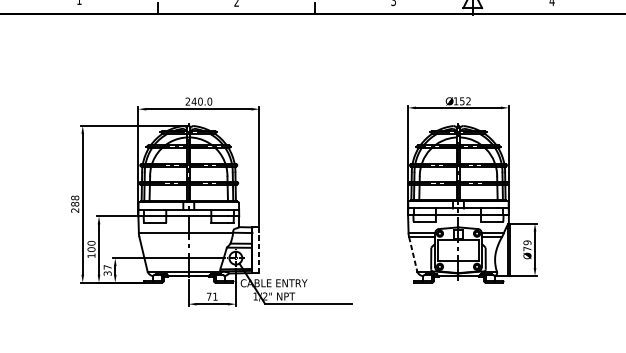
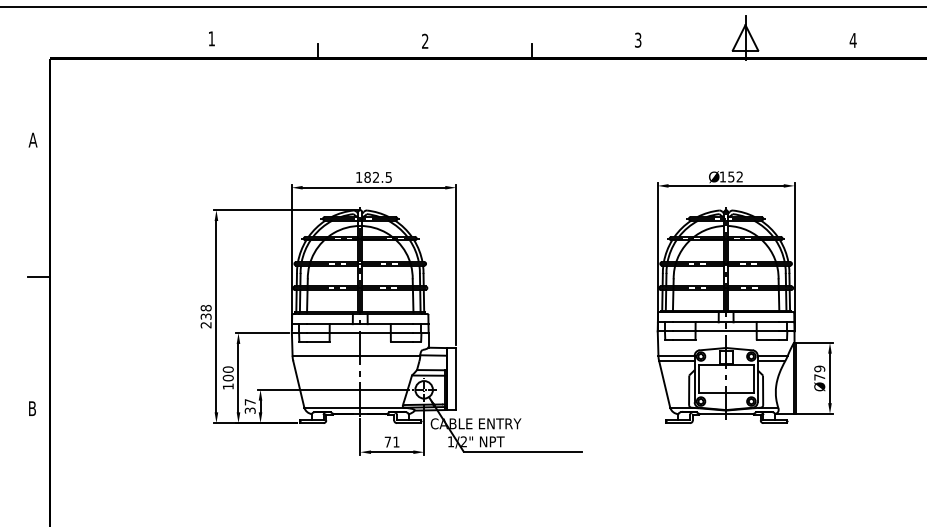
text: (199, 100) -> (374, 176), 240.0 -> 182.5
text: (74, 204) -> (205, 316), 288 -> 238
line: (259, 250) -> (456, 379), dashed -> solid
line: (413, 255) -> (664, 385), dashed -> solid

